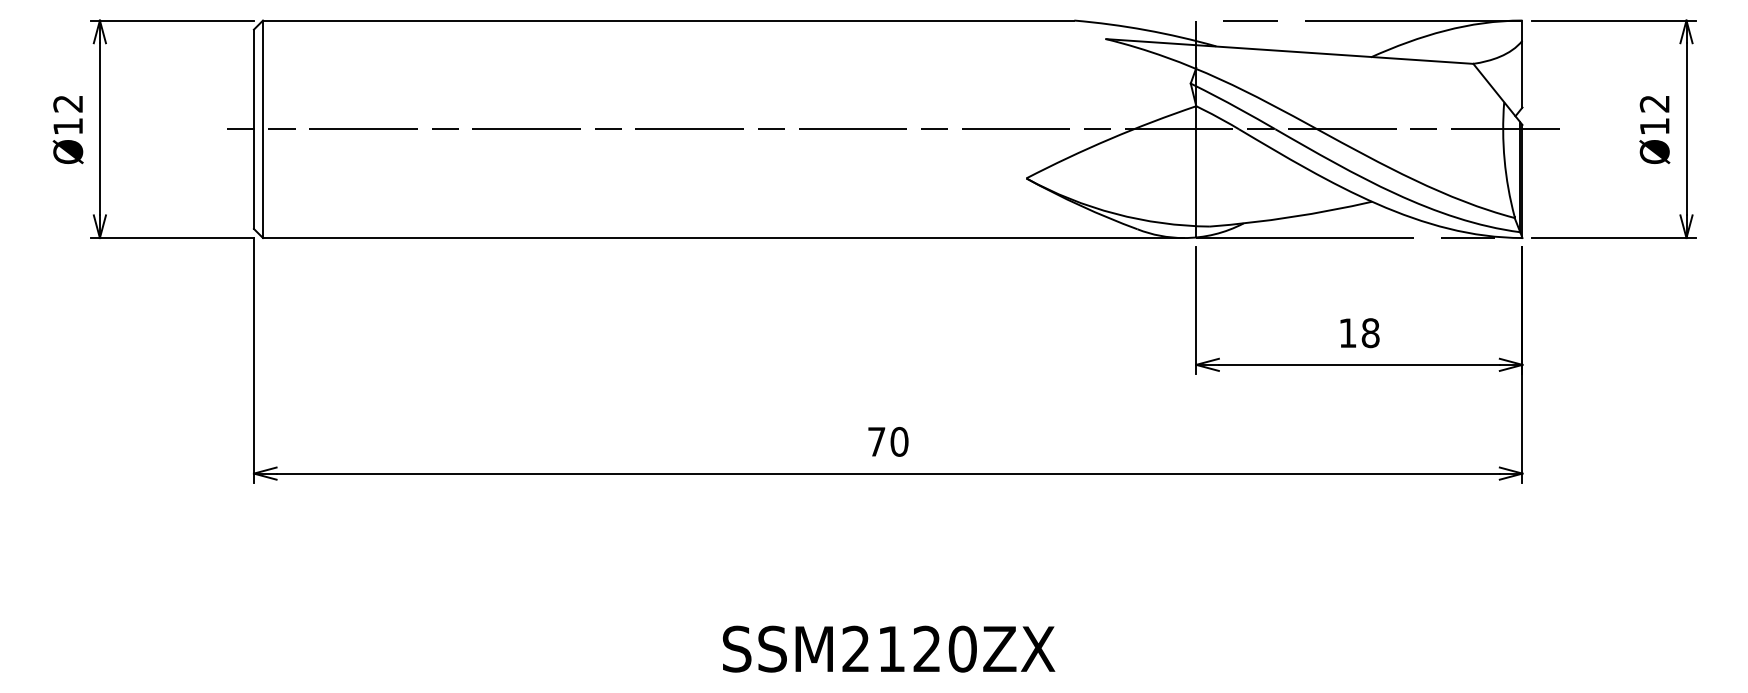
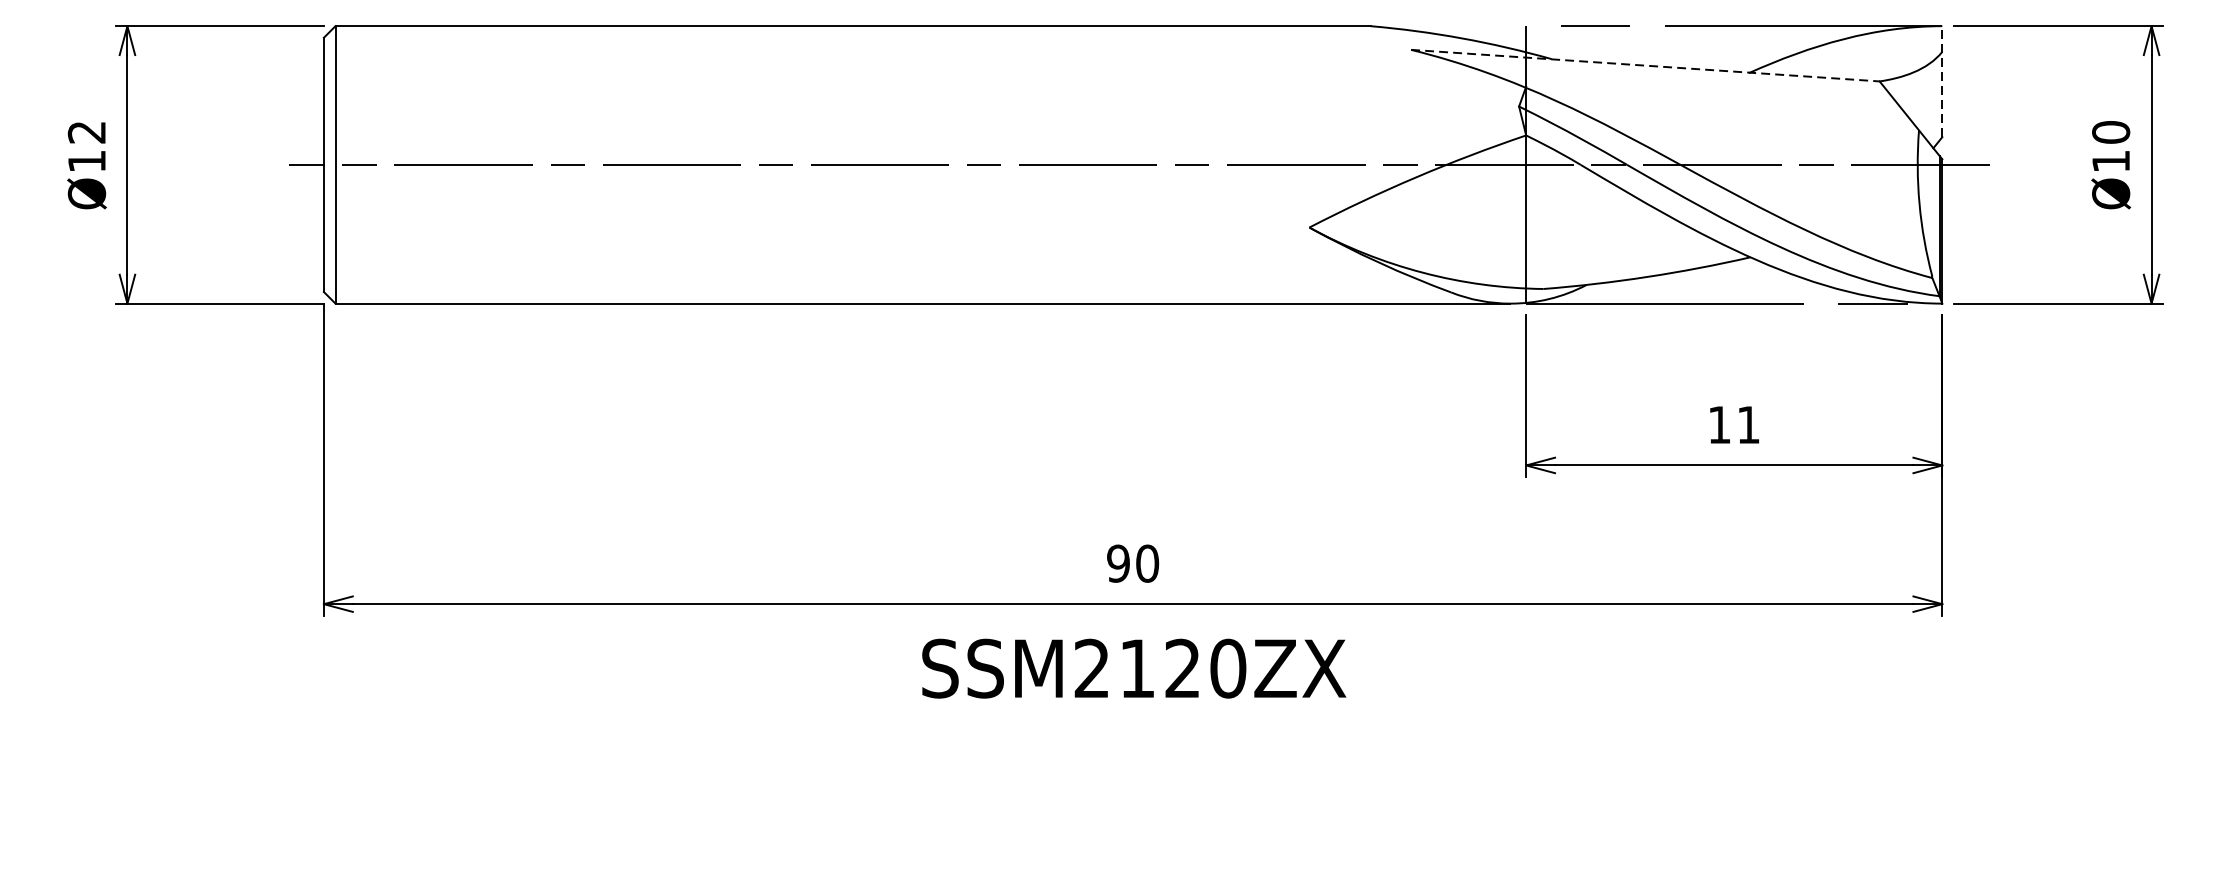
line: (1290, 51) -> (1646, 65), solid -> dashed
line: (1522, 63) -> (1942, 80), solid -> dashed
text: (1654, 103) -> (2110, 131), Ø12 -> Ø10
text: (1370, 333) -> (1748, 425), 18 -> 11
text: (876, 441) -> (1118, 563), 70 -> 90
text: (889, 648) -> (1134, 667), moved

